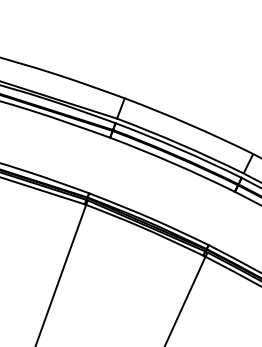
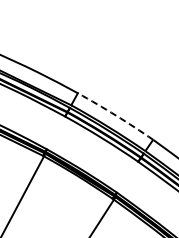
arc: (190, 124) -> (116, 115), solid -> dashed

